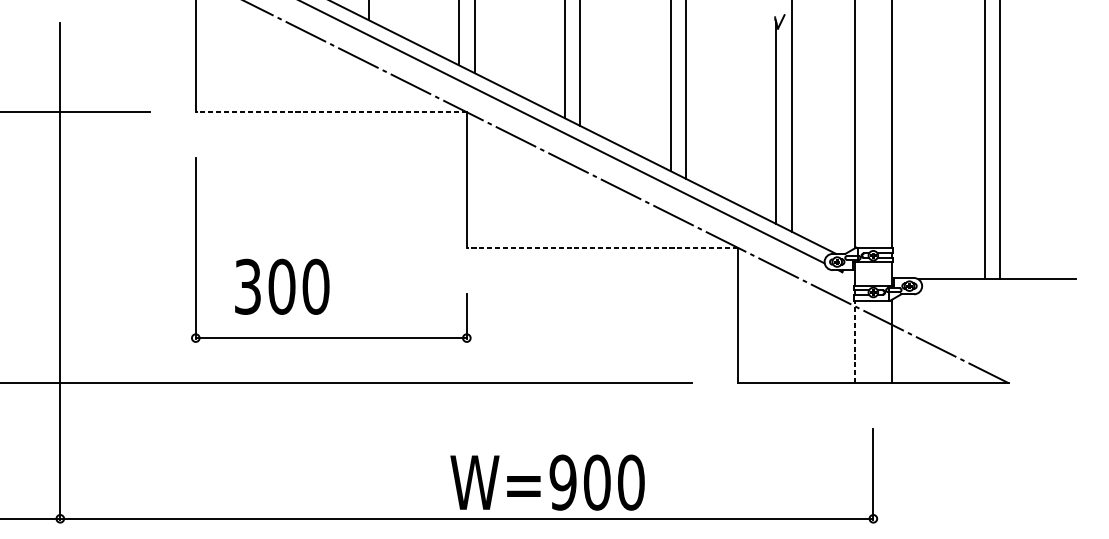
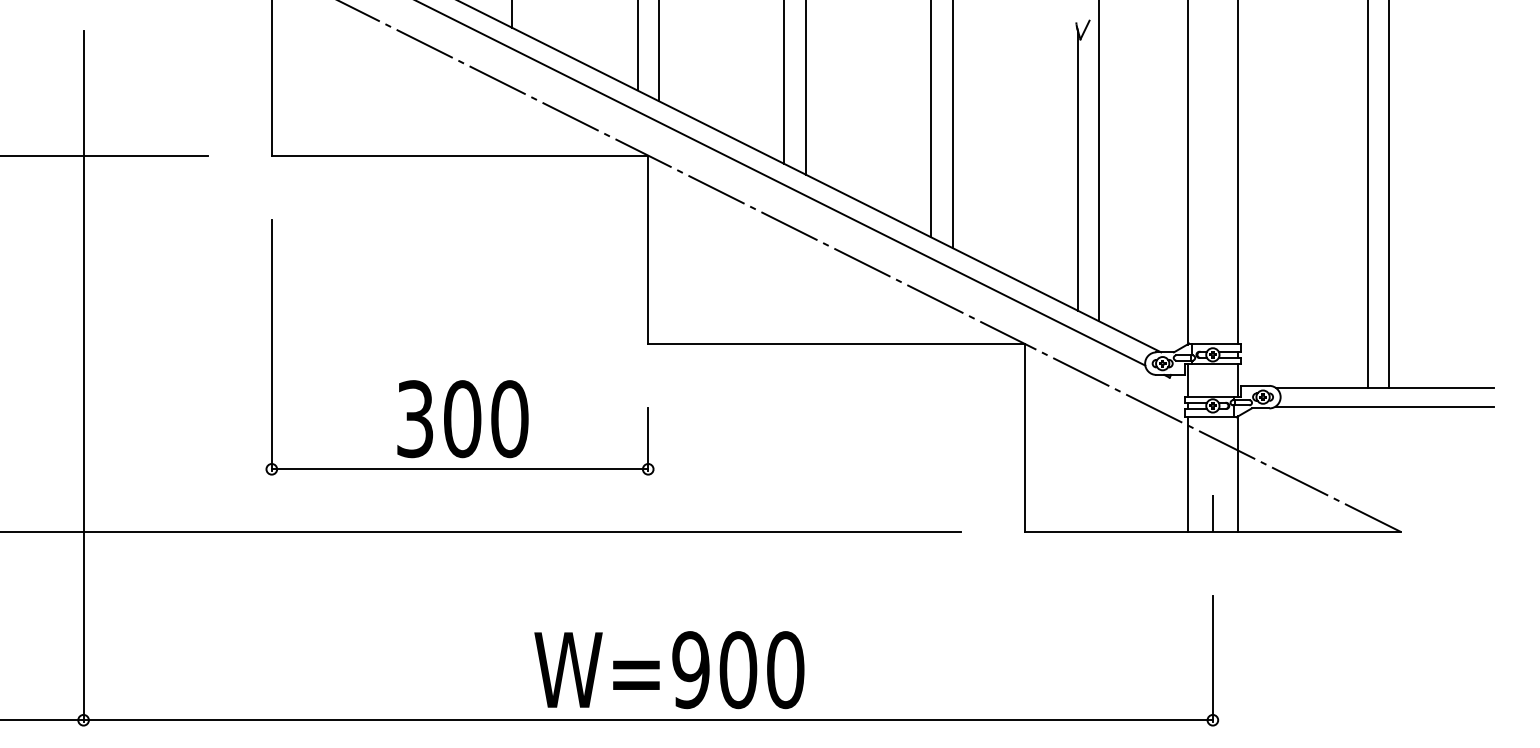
line: (330, 112) -> (459, 155), dashed -> solid
line: (601, 247) -> (835, 343), dashed -> solid
text: (281, 287) -> (462, 419), moved
line: (996, 292) -> (1384, 406), added
line: (855, 341) -> (1187, 474), dashed -> solid
line: (873, 369) -> (1212, 513), added
text: (547, 482) -> (669, 670), moved

